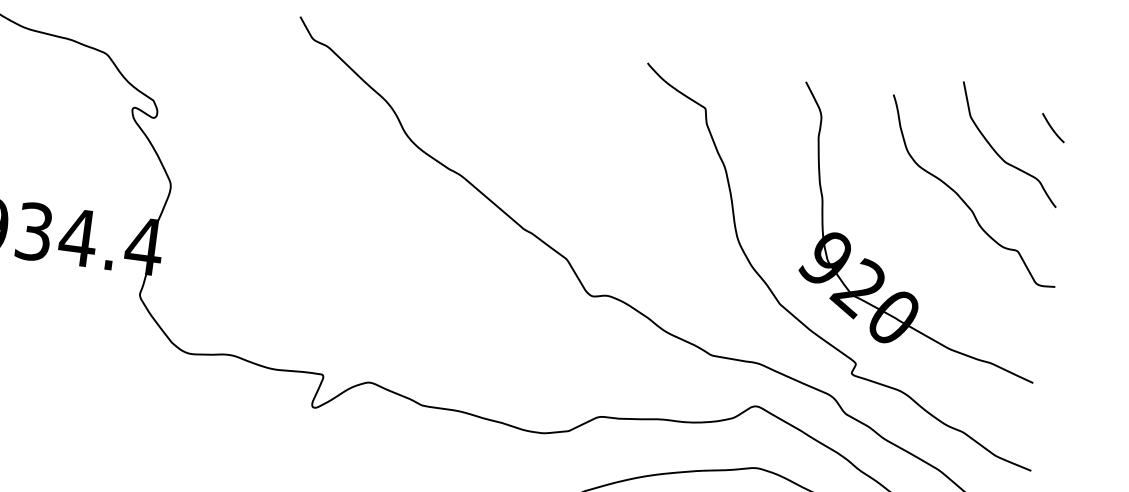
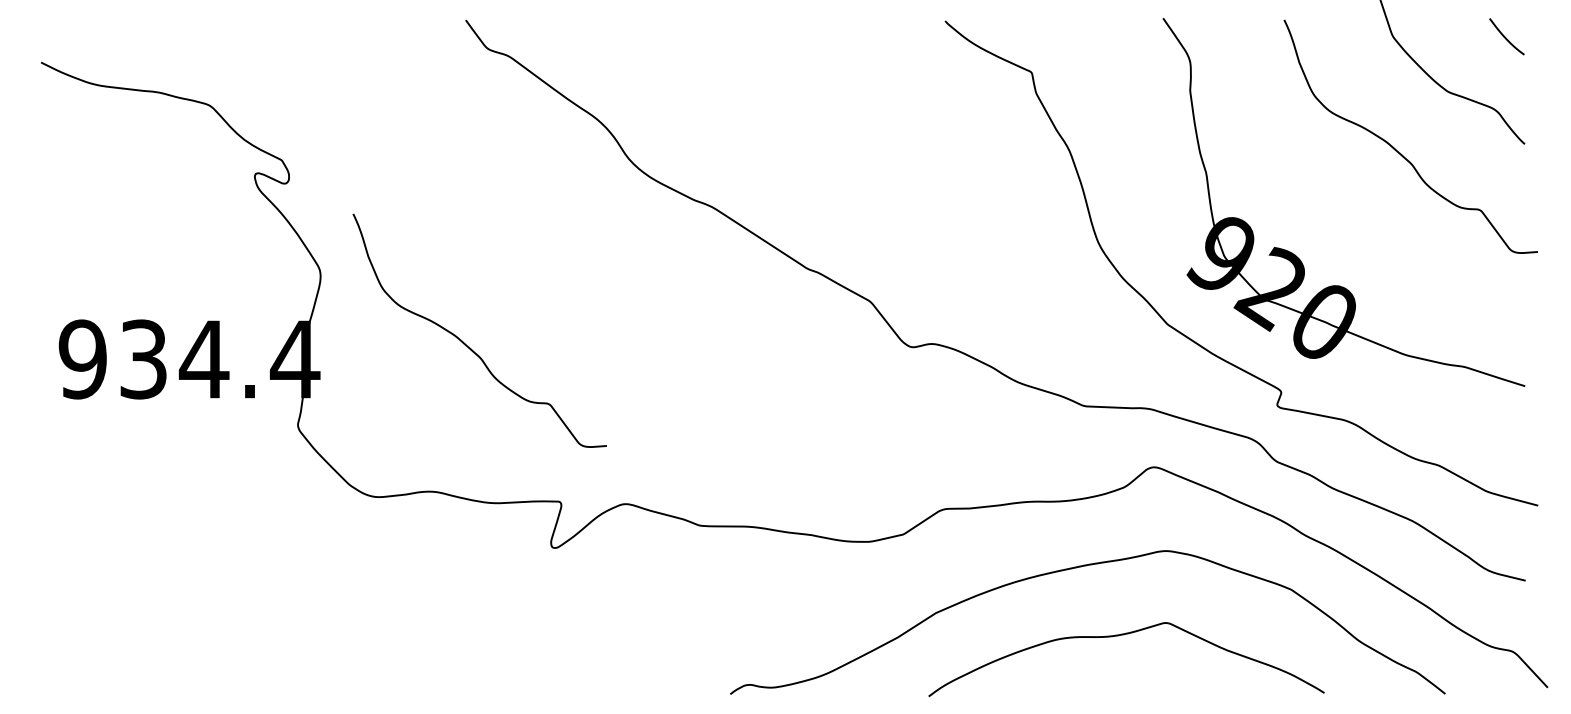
curve: (271, 253) -> (469, 346), added

